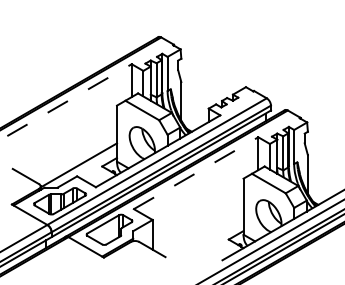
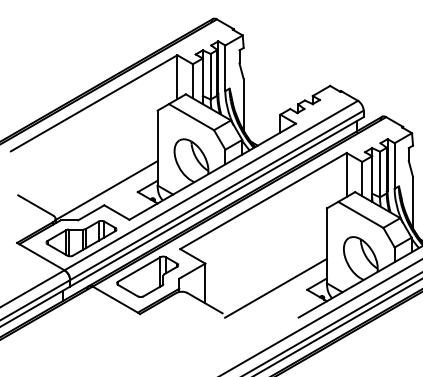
line: (69, 100) -> (94, 103), dashed -> solid
line: (196, 173) -> (263, 201), dashed -> solid
line: (205, 238) -> (276, 288), added

